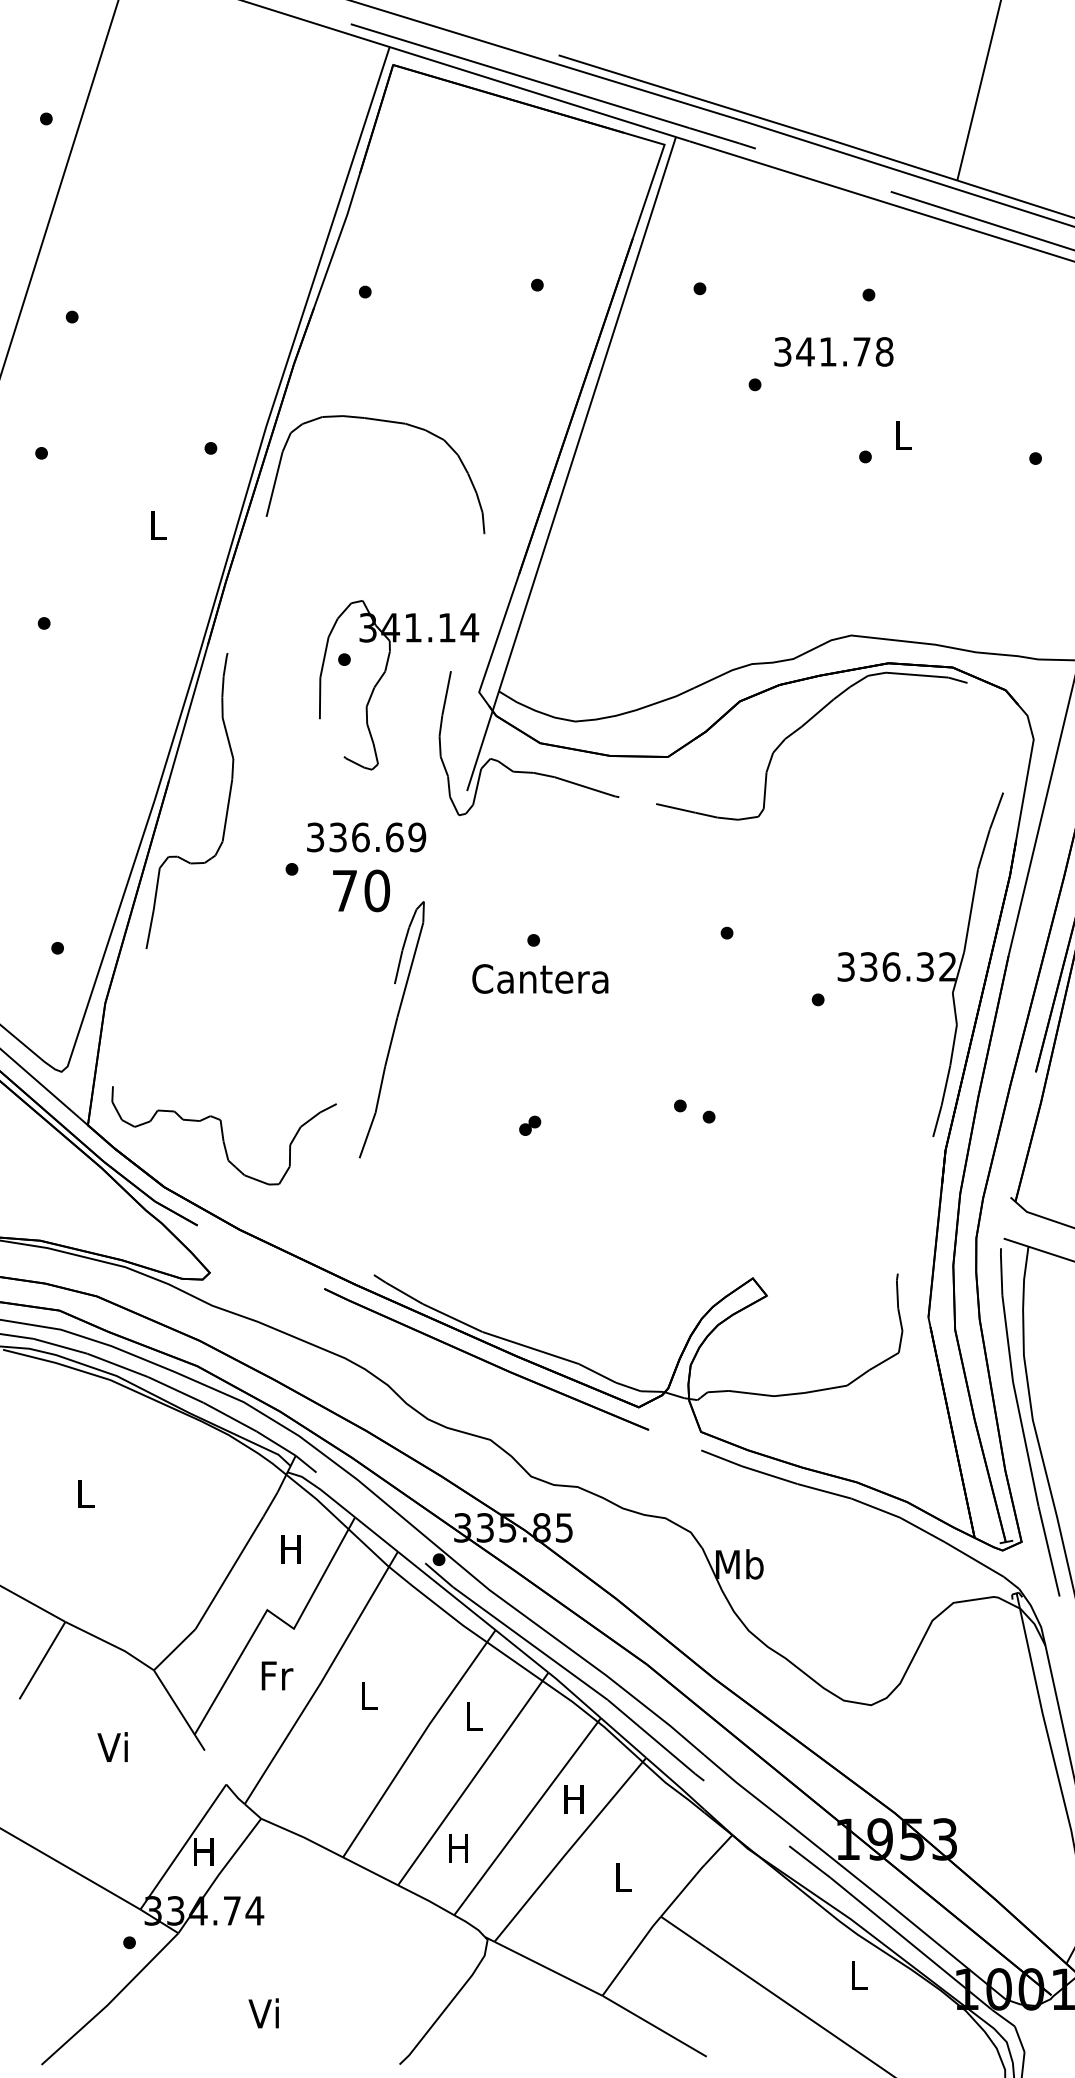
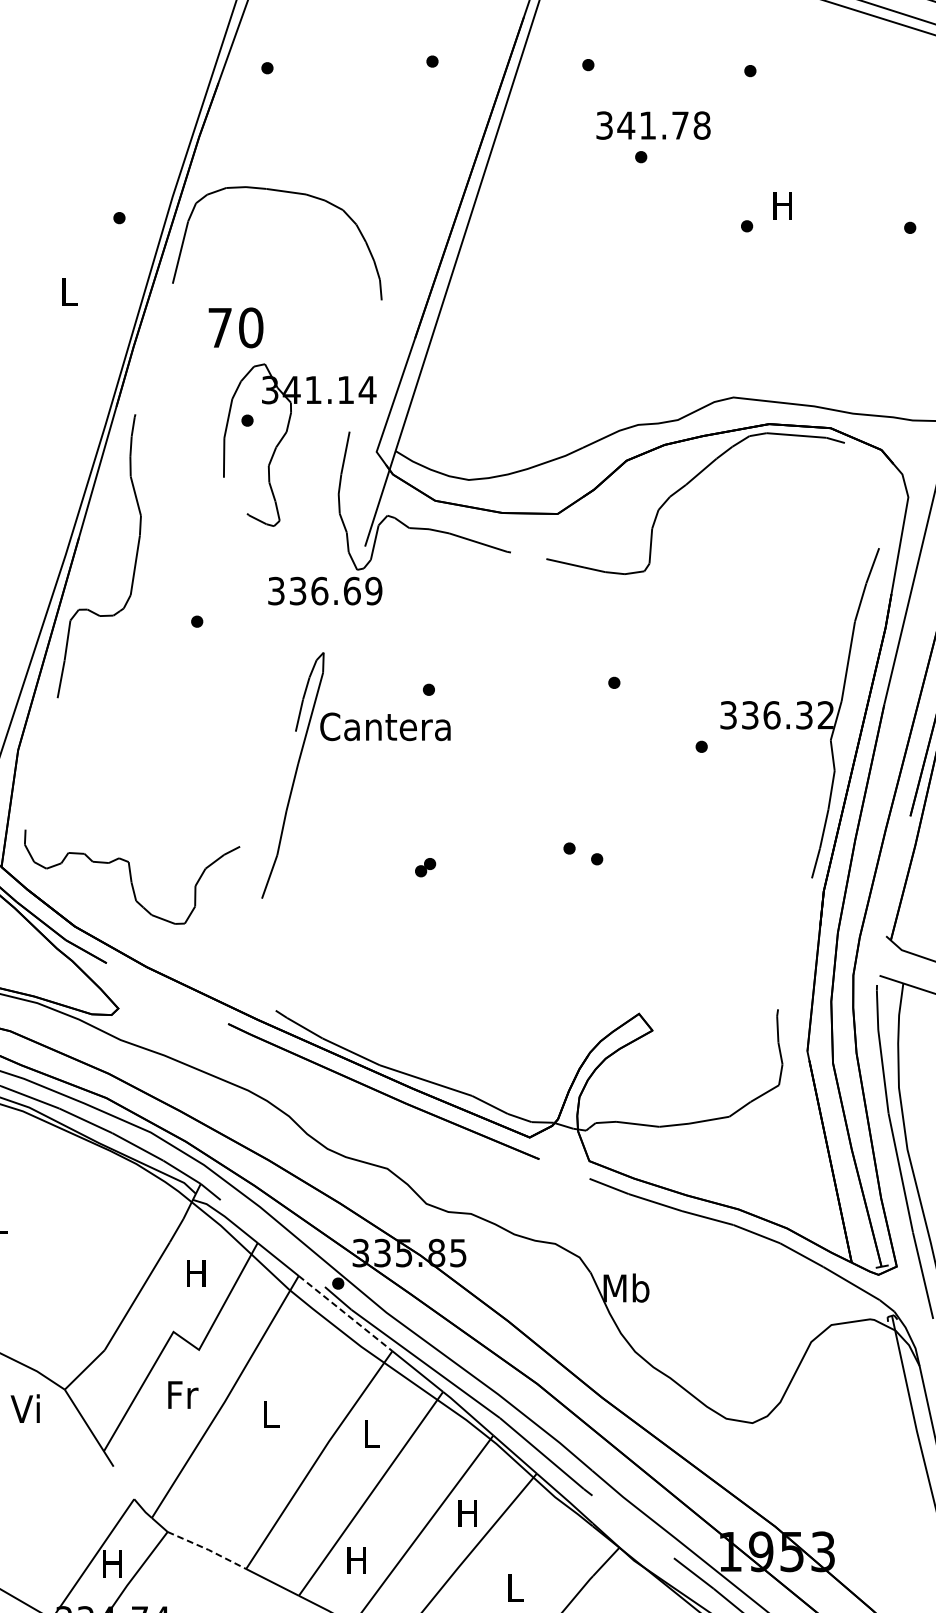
text: (833, 351) -> (653, 125), moved
text: (902, 435) -> (782, 205), L -> H
text: (366, 837) -> (325, 591), moved
text: (361, 890) -> (236, 327), moved
text: (540, 978) -> (385, 726), moved
line: (446, 1590) -> (345, 1313), solid -> dashed
text: (112, 1746) -> (25, 1408), moved
line: (302, 1836) -> (207, 1549), solid -> dashed

